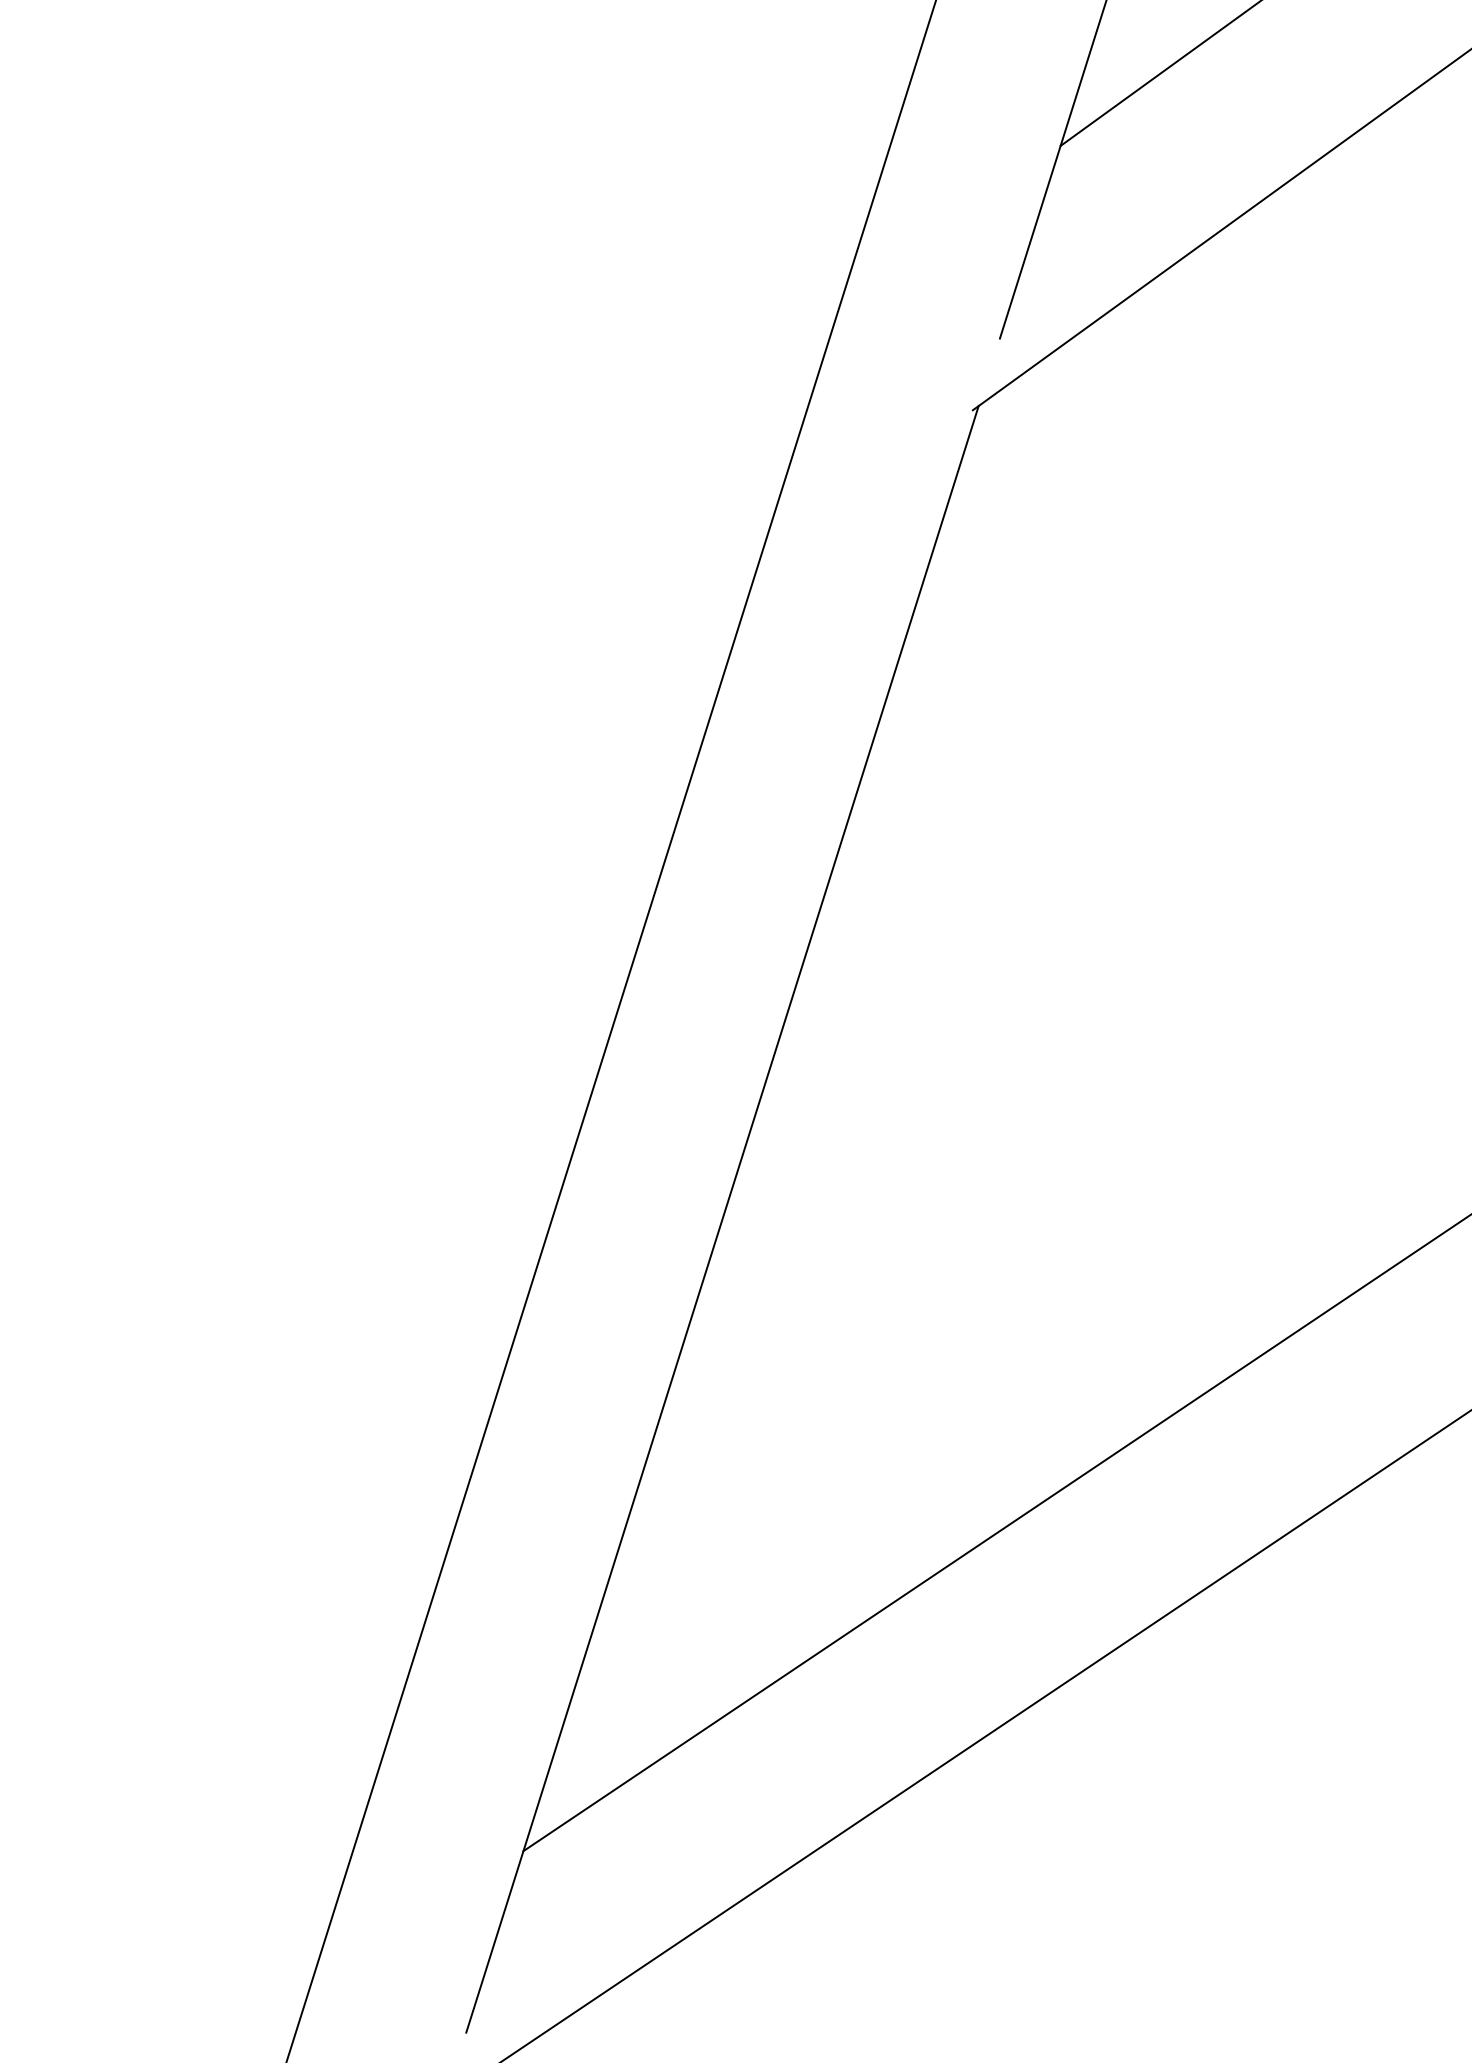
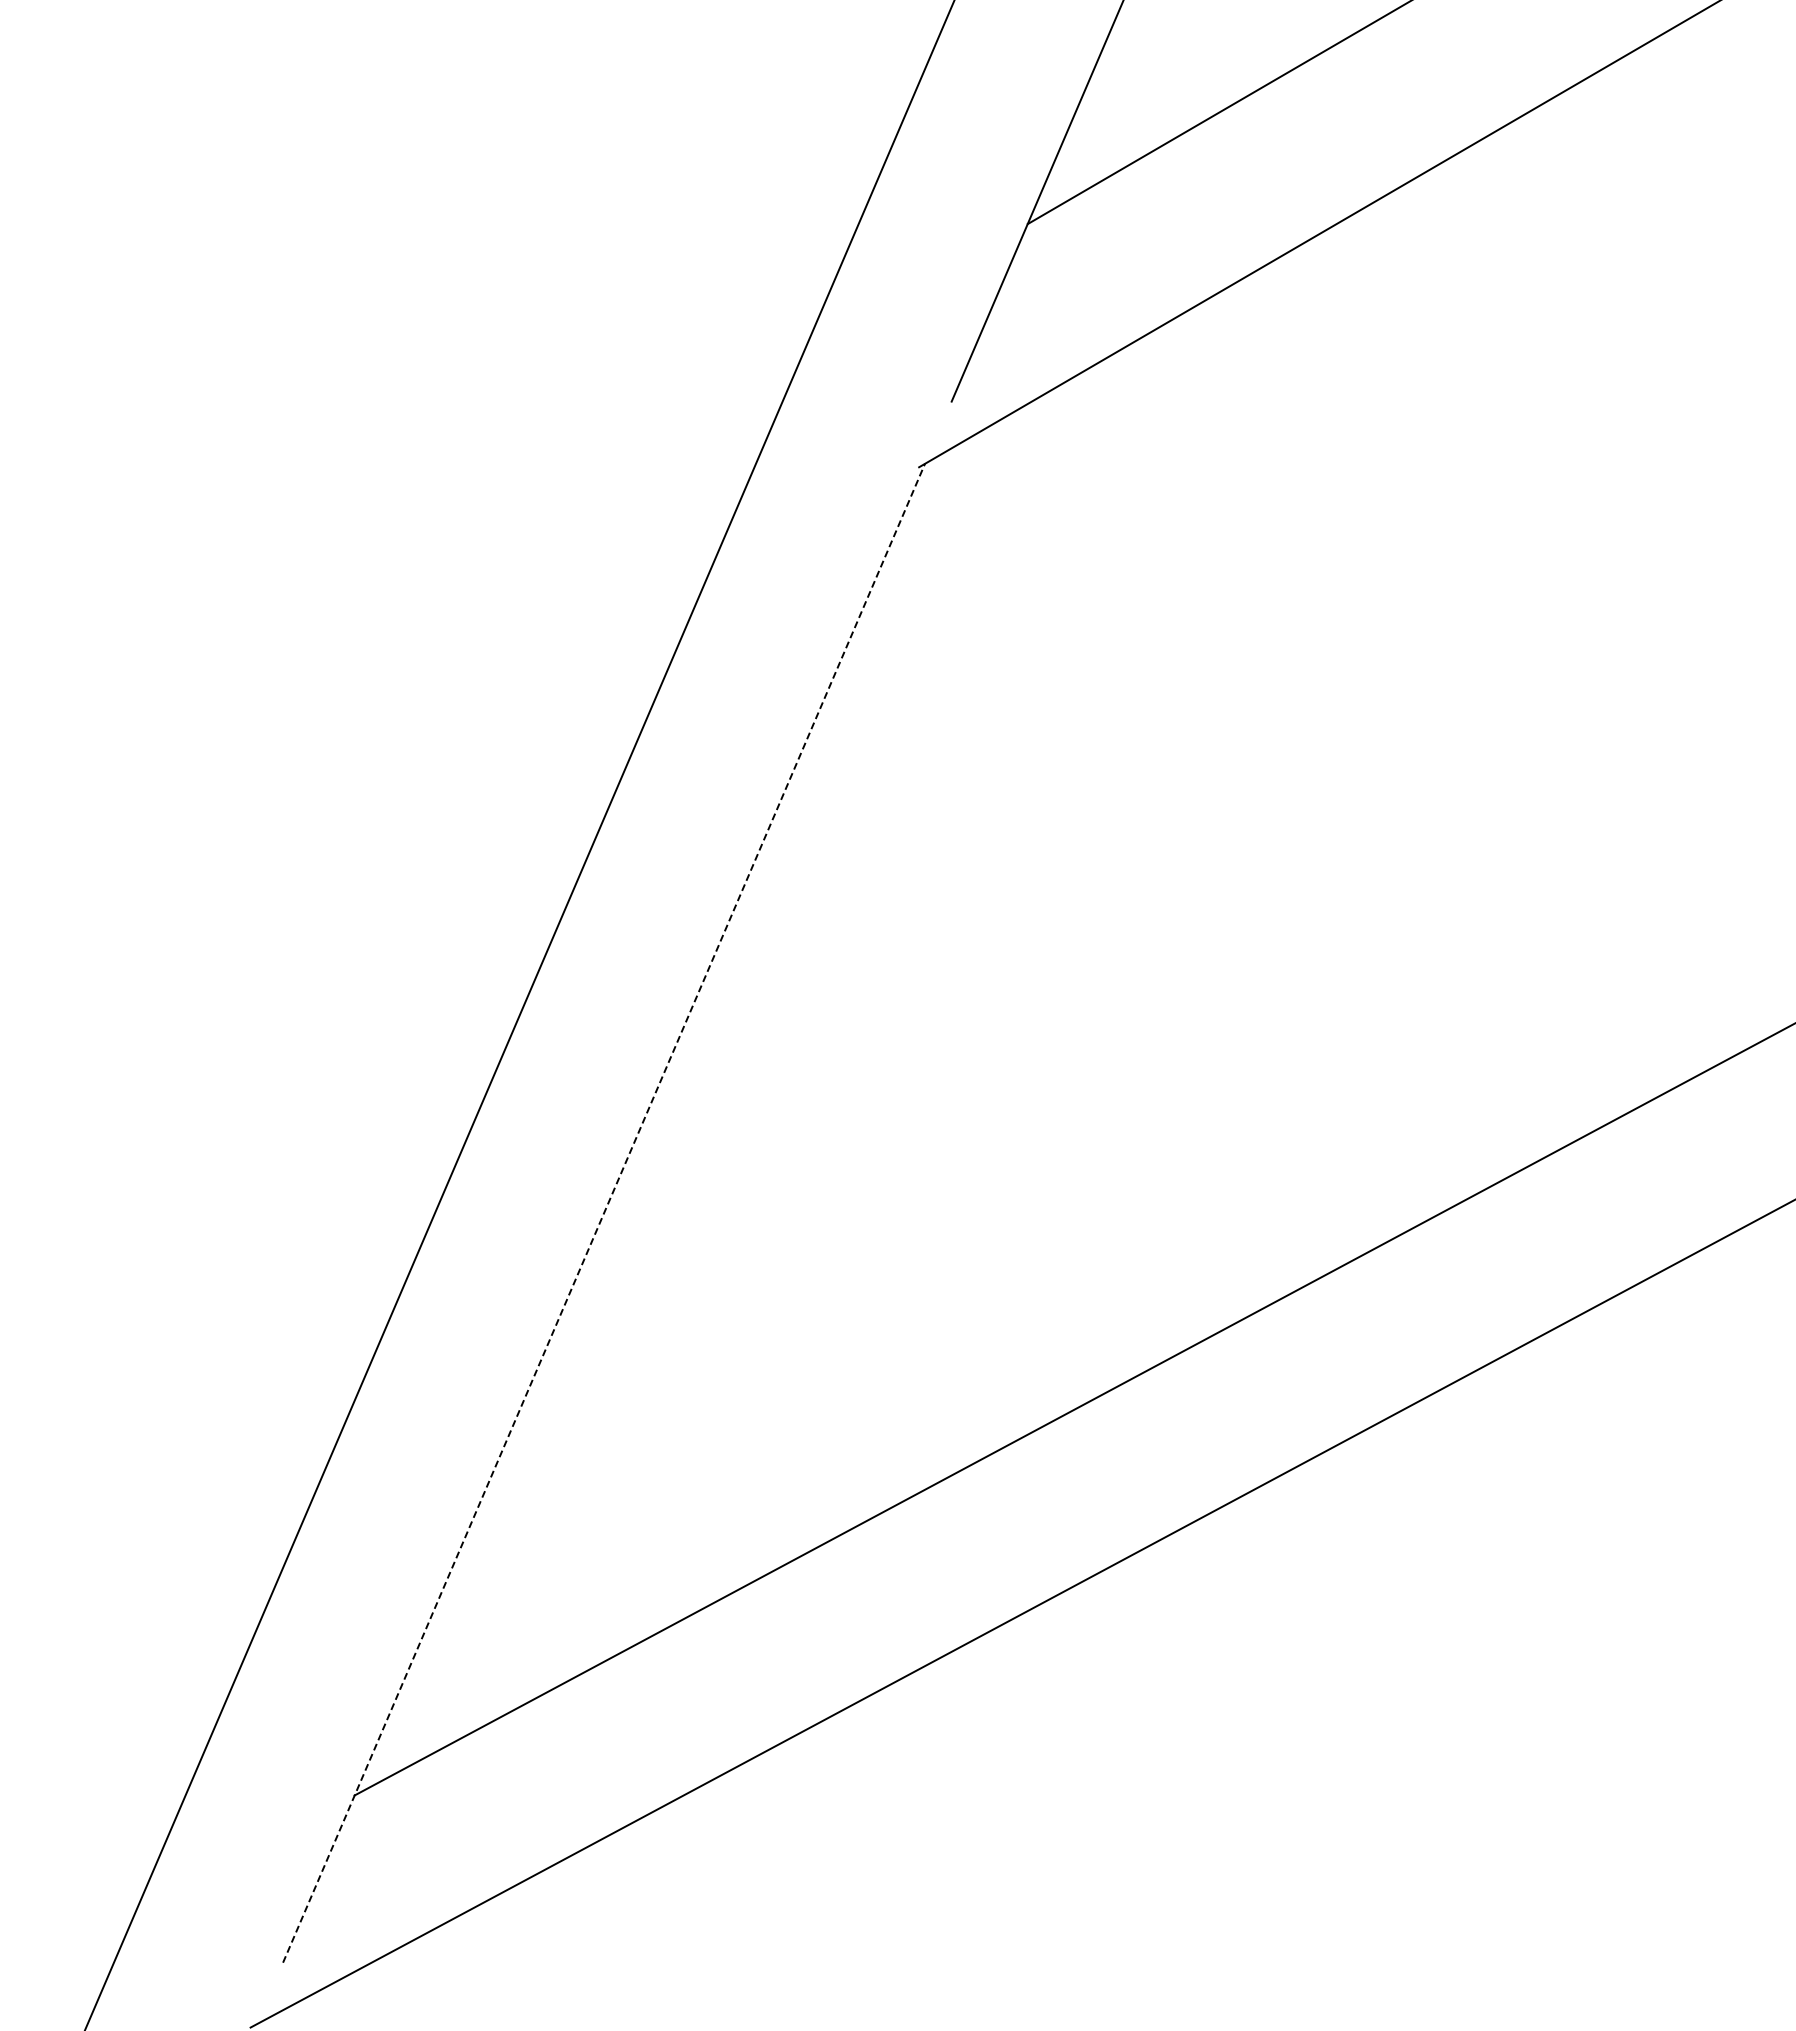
line: (722, 1218) -> (604, 1212), solid -> dashed

